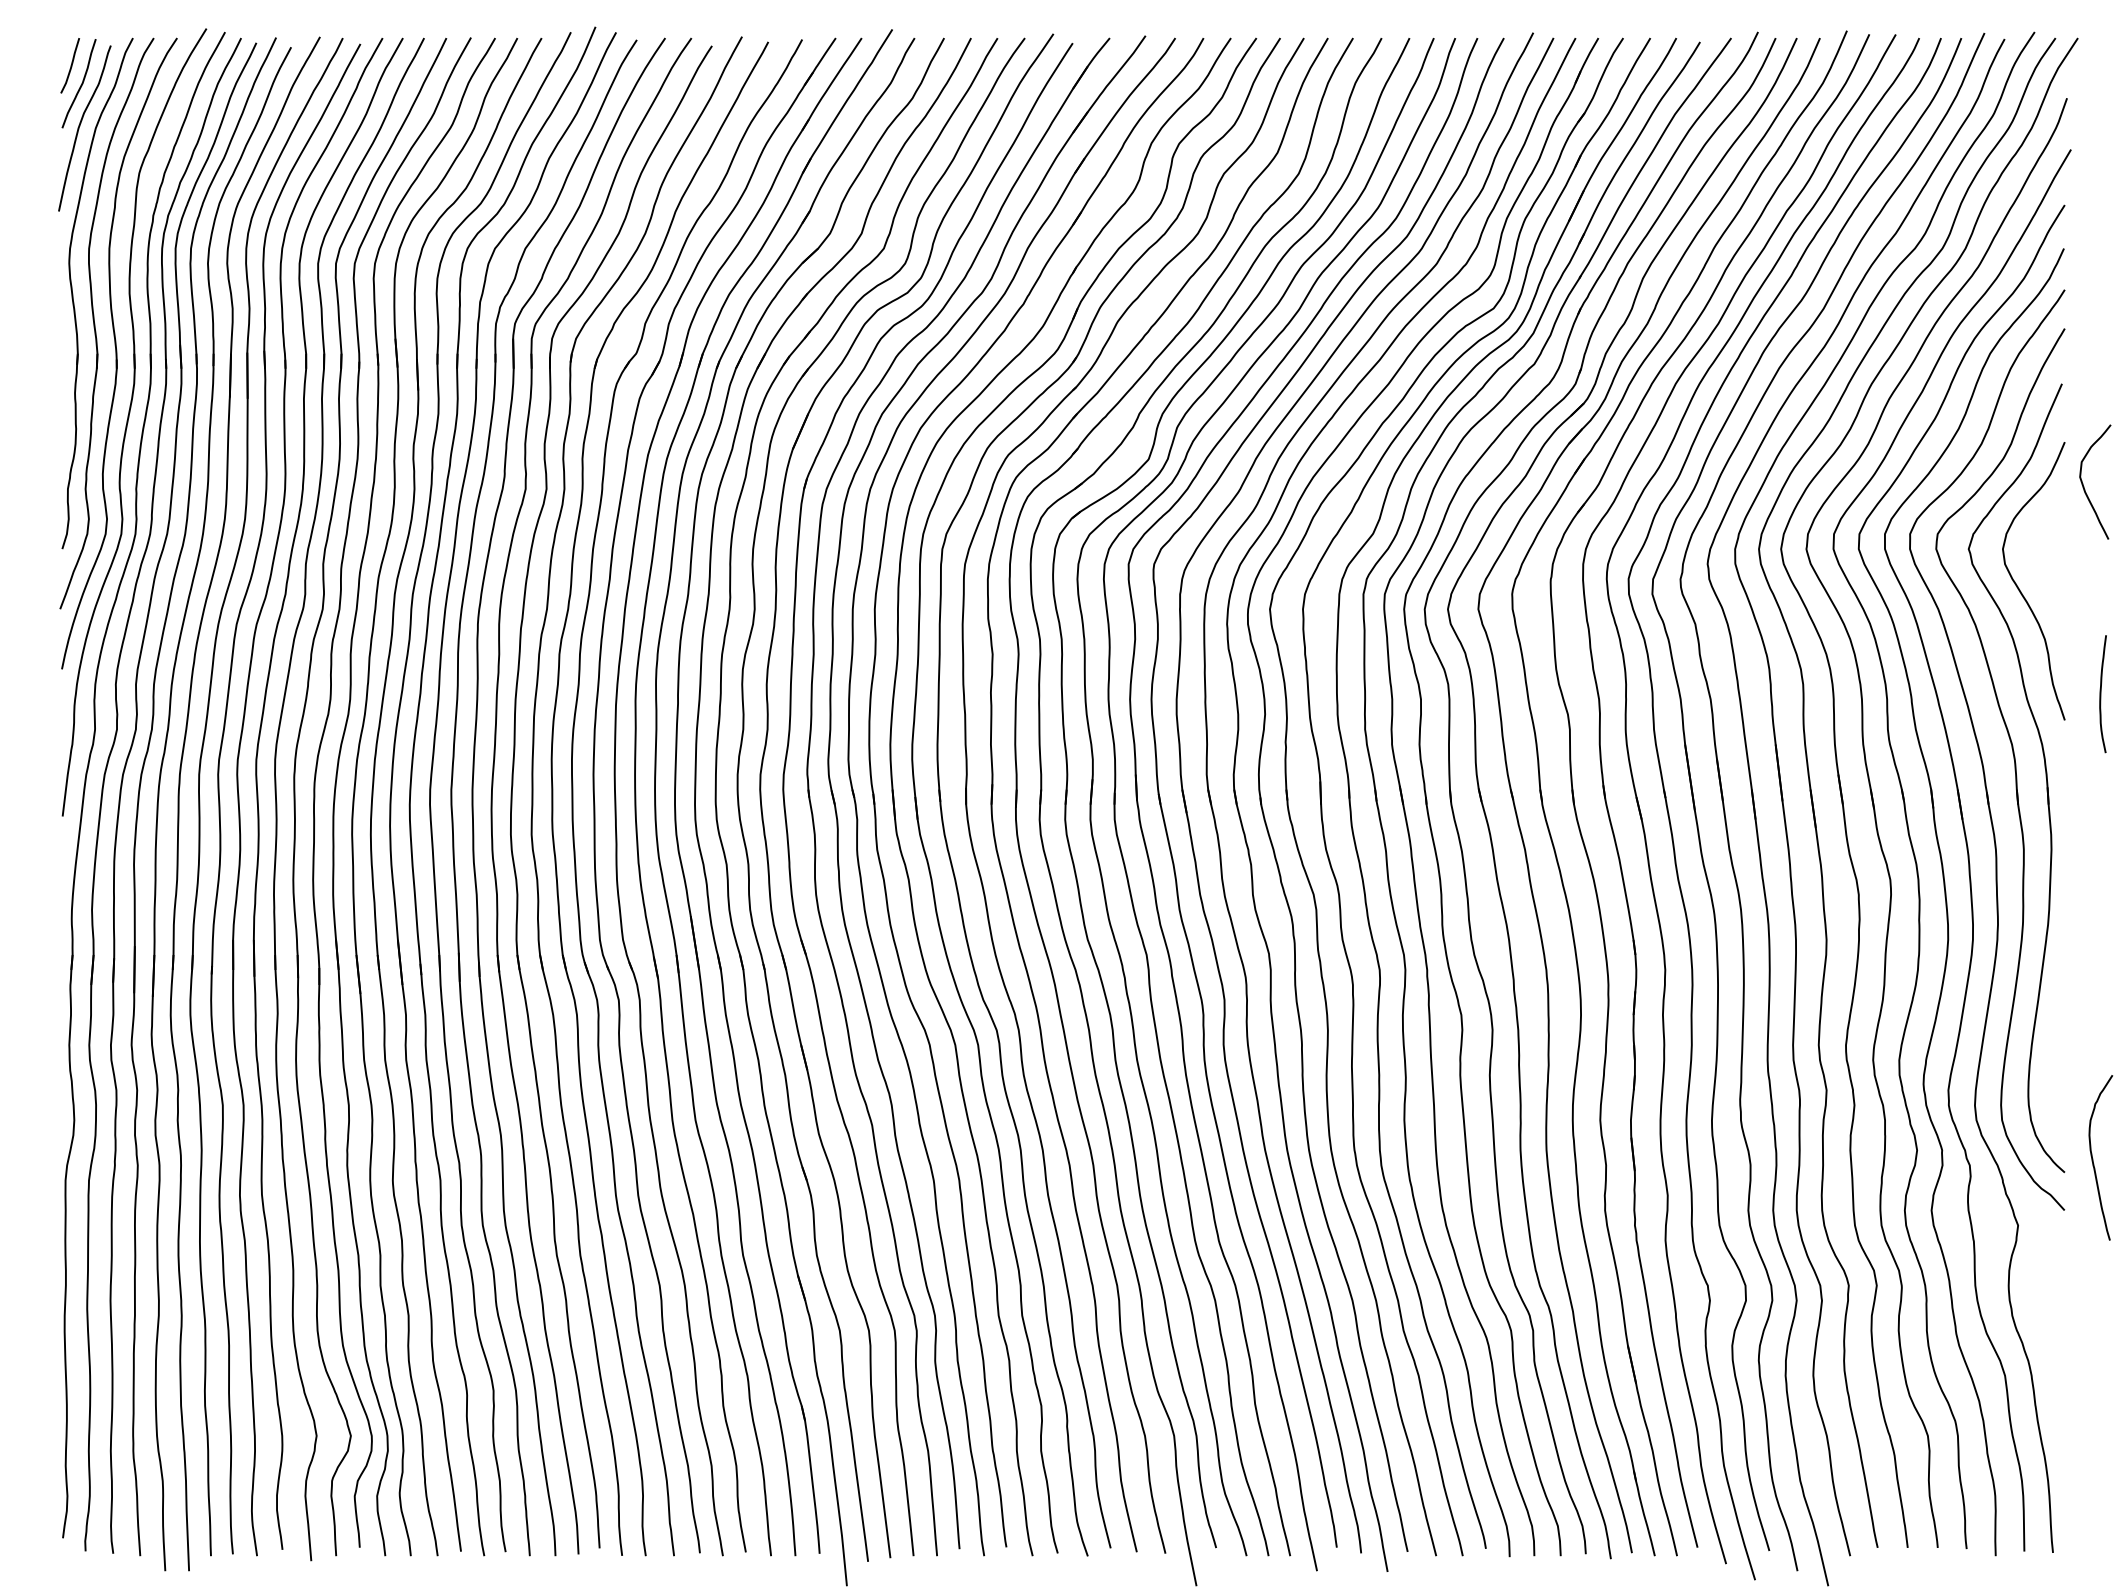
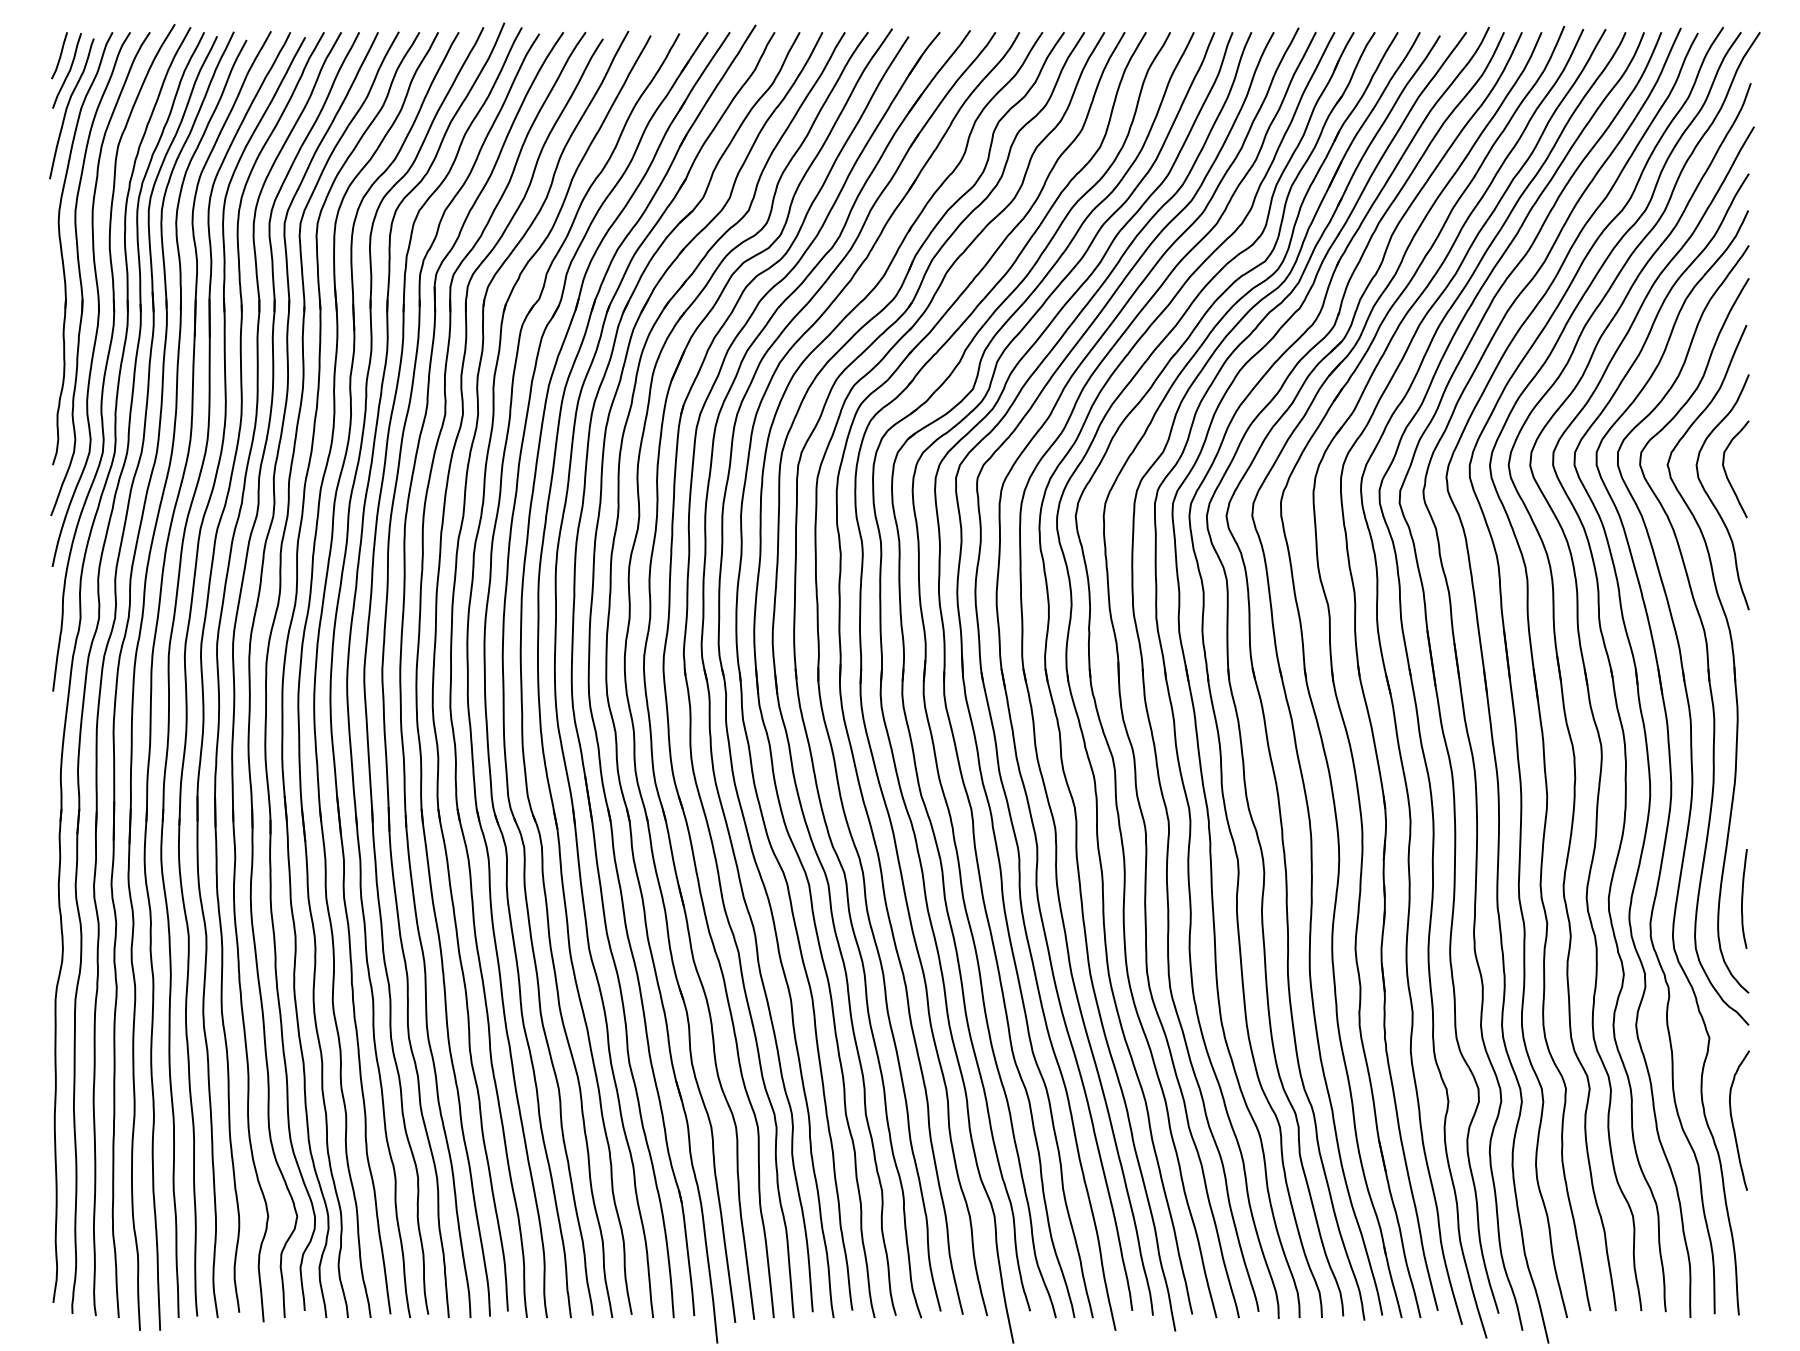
curve: (2084, 485) -> (1726, 472), moved
curve: (2102, 693) -> (1743, 898), moved
curve: (2093, 1158) -> (1733, 1121), moved

